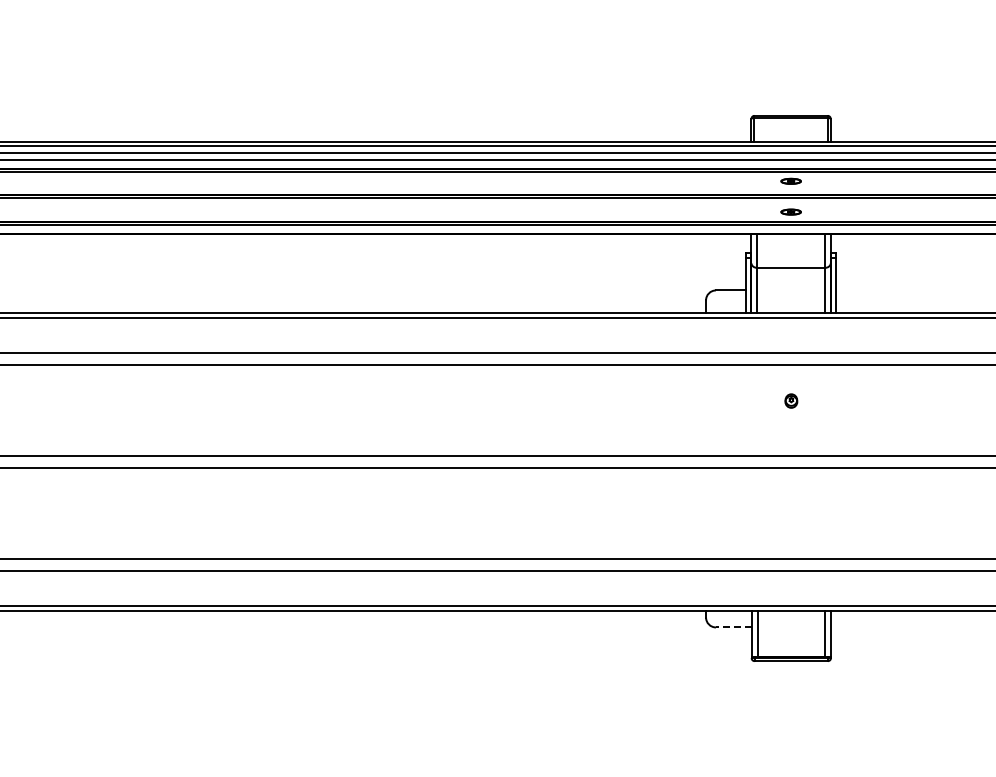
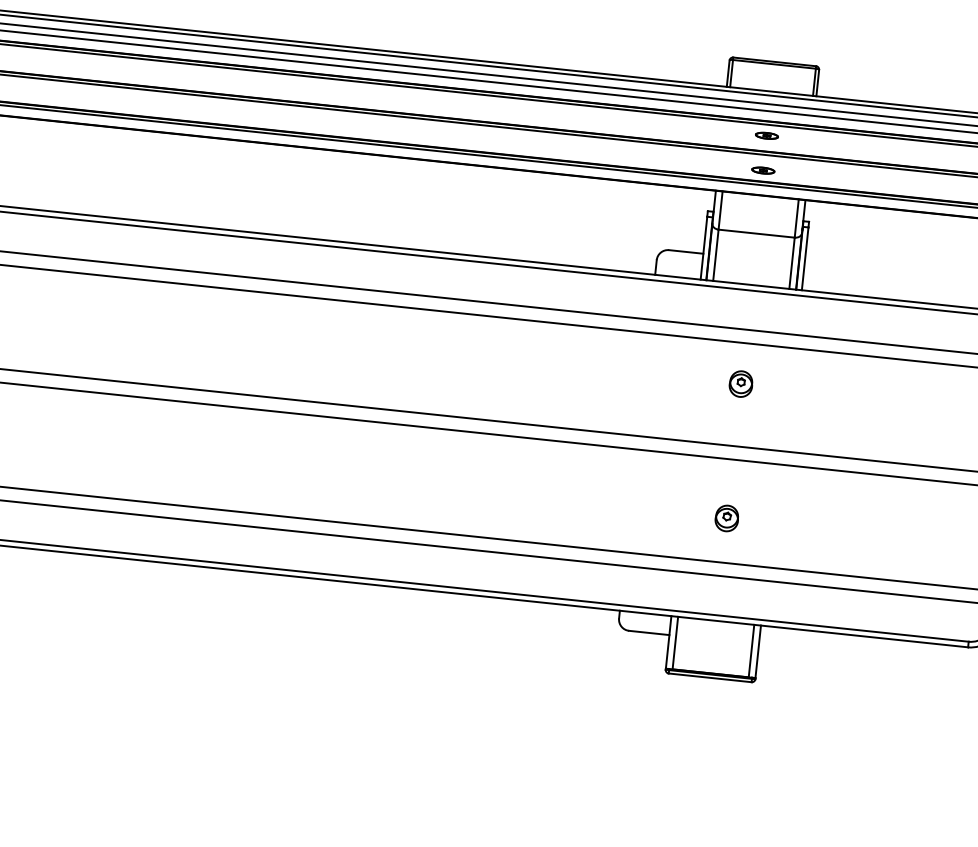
part: (791, 400) -> (741, 383), size x1.67
part: (791, 519) -> (727, 517), added
line: (733, 627) -> (648, 632), dashed -> solid

